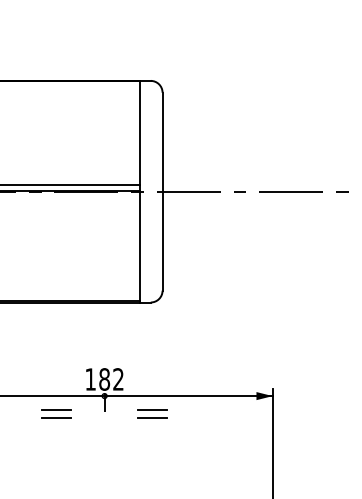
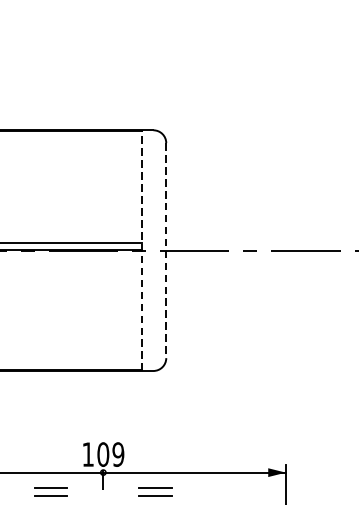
line: (140, 191) -> (142, 250), solid -> dashed
line: (162, 191) -> (166, 250), solid -> dashed
text: (111, 379) -> (110, 454), 182 -> 109

